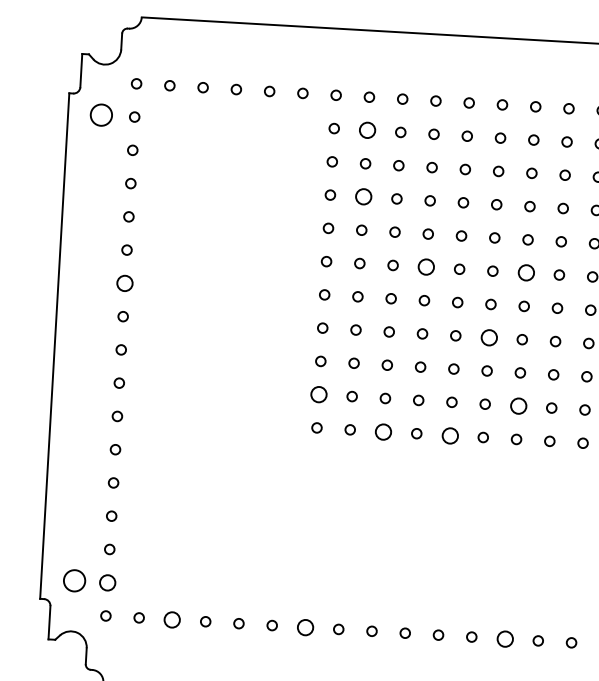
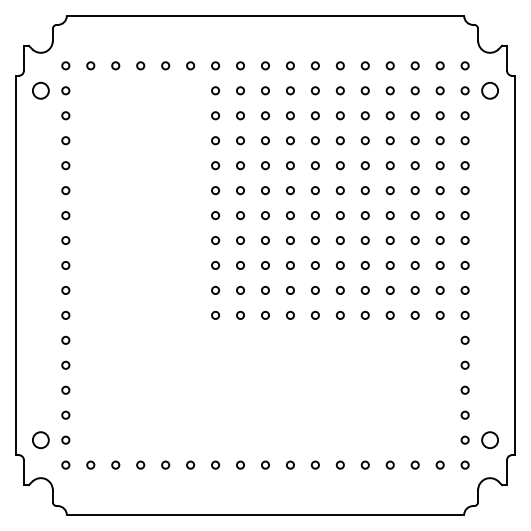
circle: (367, 130) -> (240, 90), size x0.62
circle: (363, 196) -> (240, 140), size x0.62
circle: (426, 267) -> (290, 190), size x0.62
circle: (525, 272) -> (364, 190), size x0.62
circle: (124, 283) -> (65, 215), size x0.62
circle: (487, 337) -> (339, 240), size x0.62
circle: (318, 394) -> (215, 290), size x0.62
circle: (517, 406) -> (364, 290), size x0.62
circle: (383, 430) -> (265, 314), size x0.62
circle: (448, 434) -> (314, 314), size x0.62
circle: (107, 581) -> (65, 439), size x0.62
circle: (172, 618) -> (115, 464), size x0.62
circle: (305, 626) -> (215, 464), size x0.62
circle: (504, 638) -> (364, 464), size x0.62

